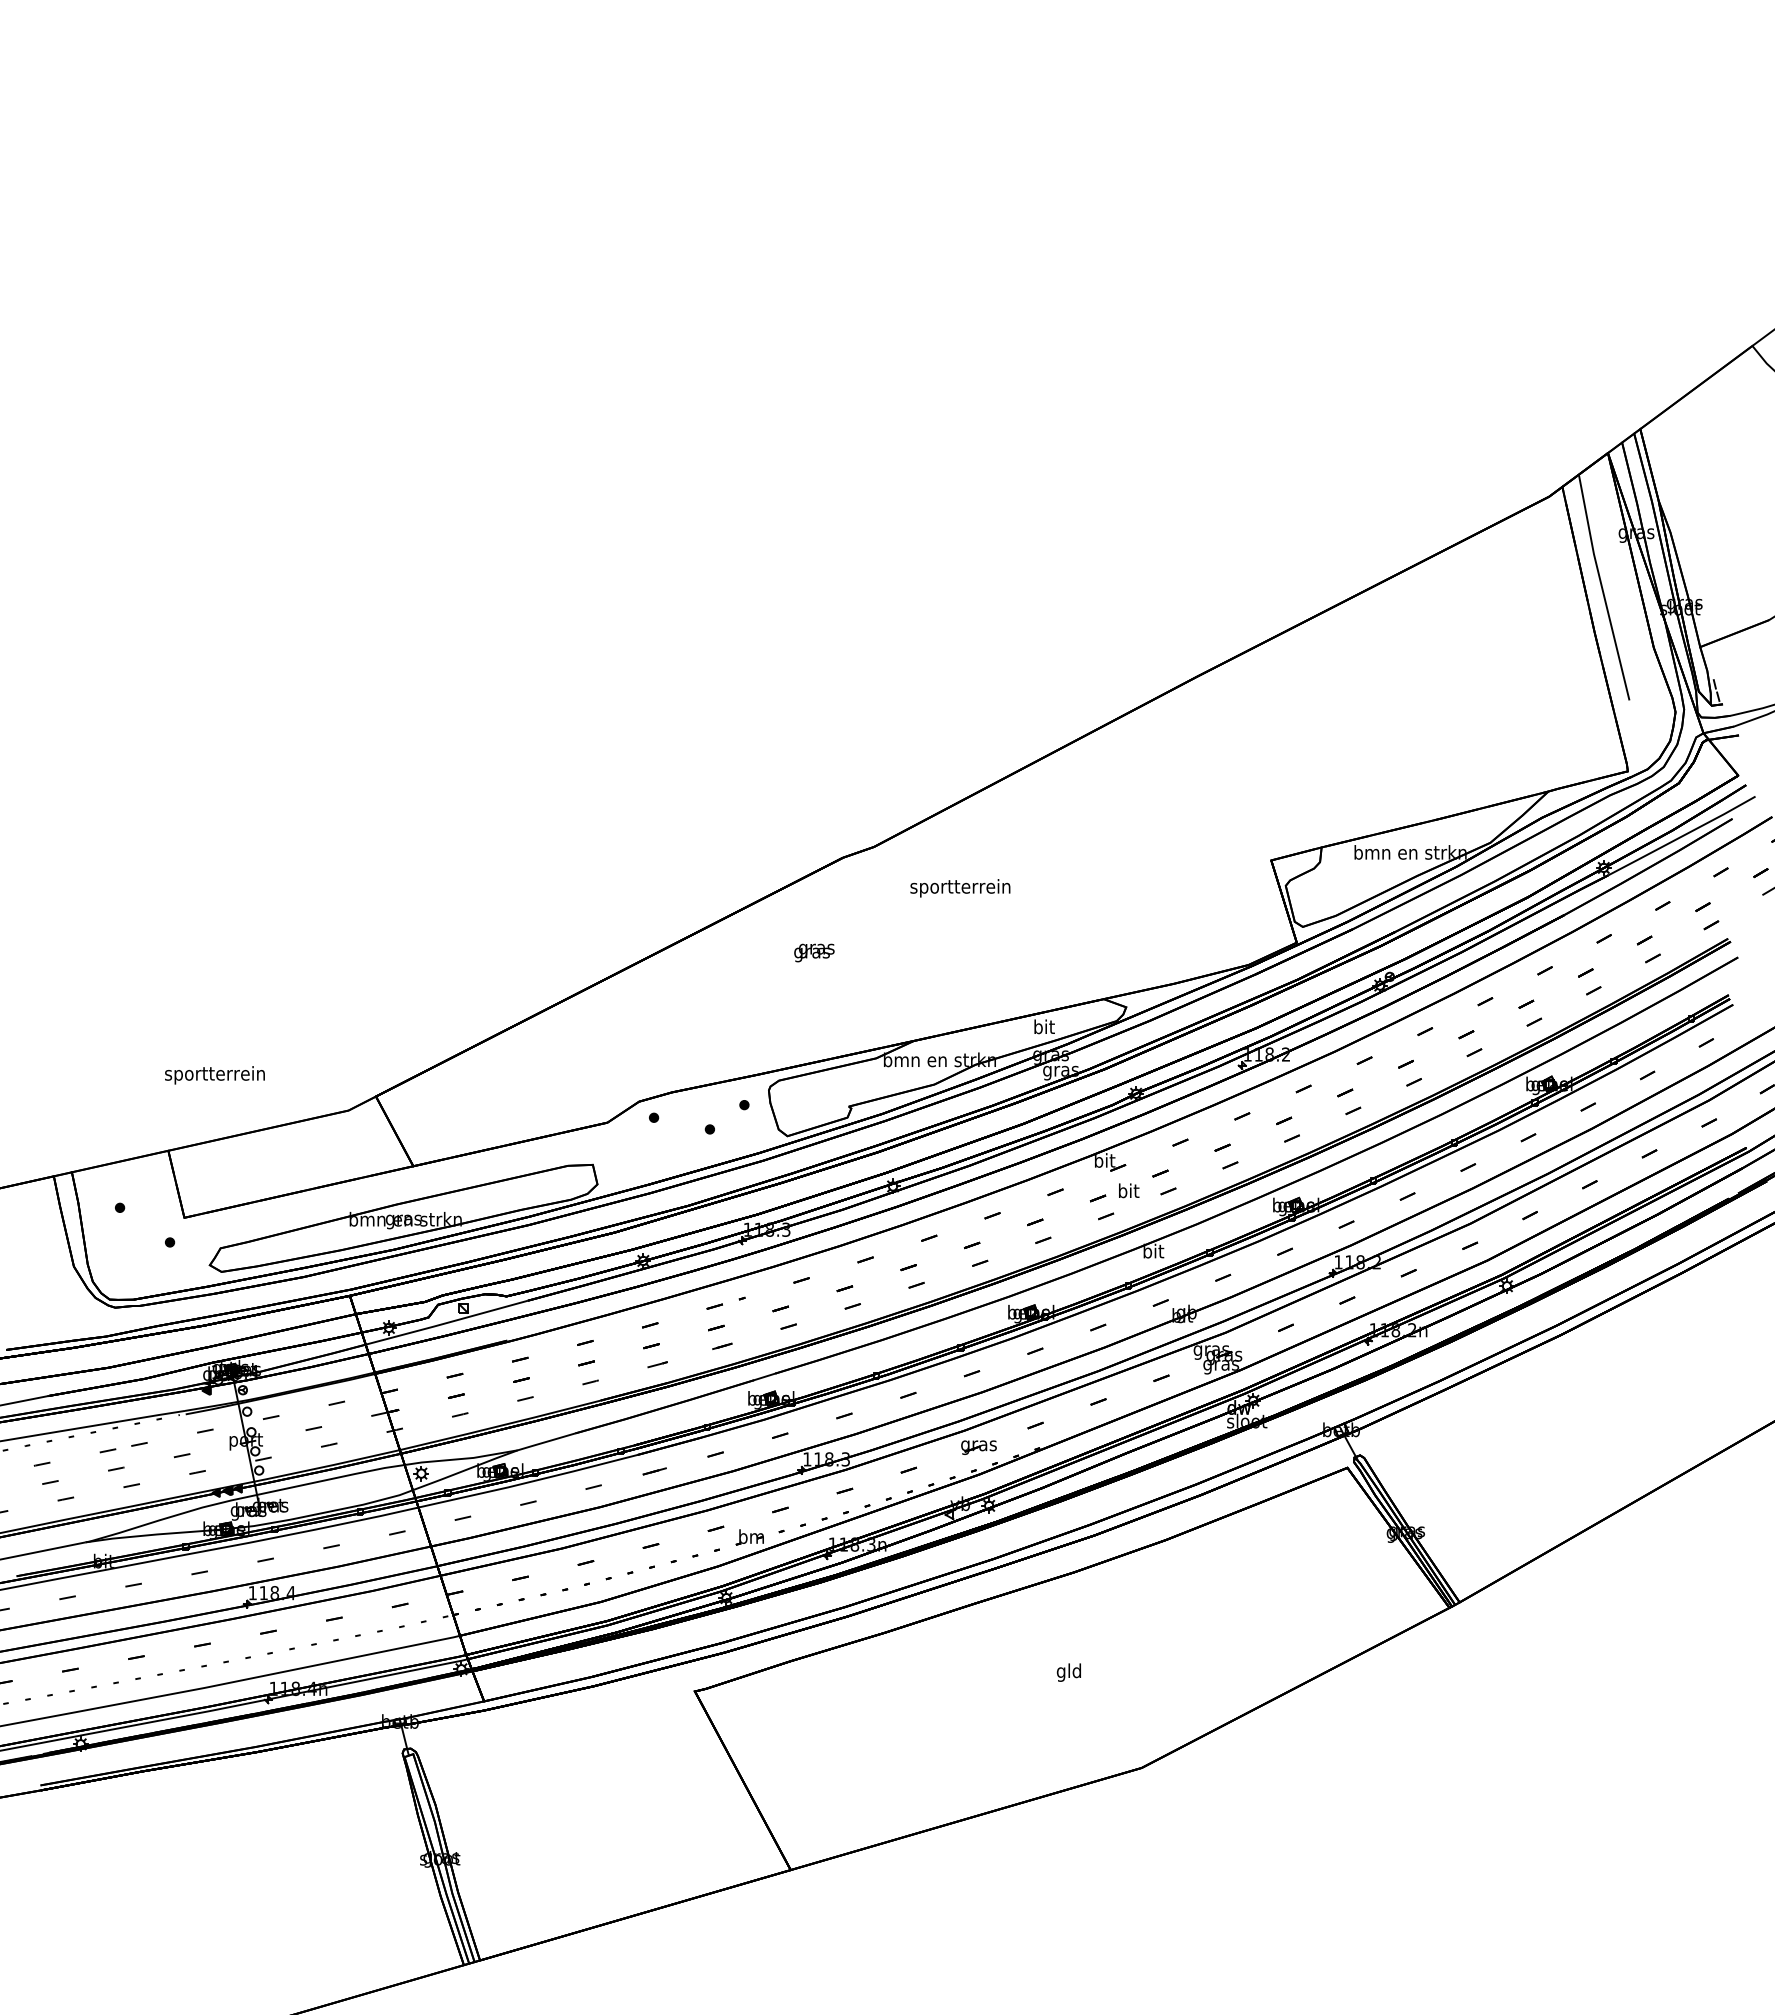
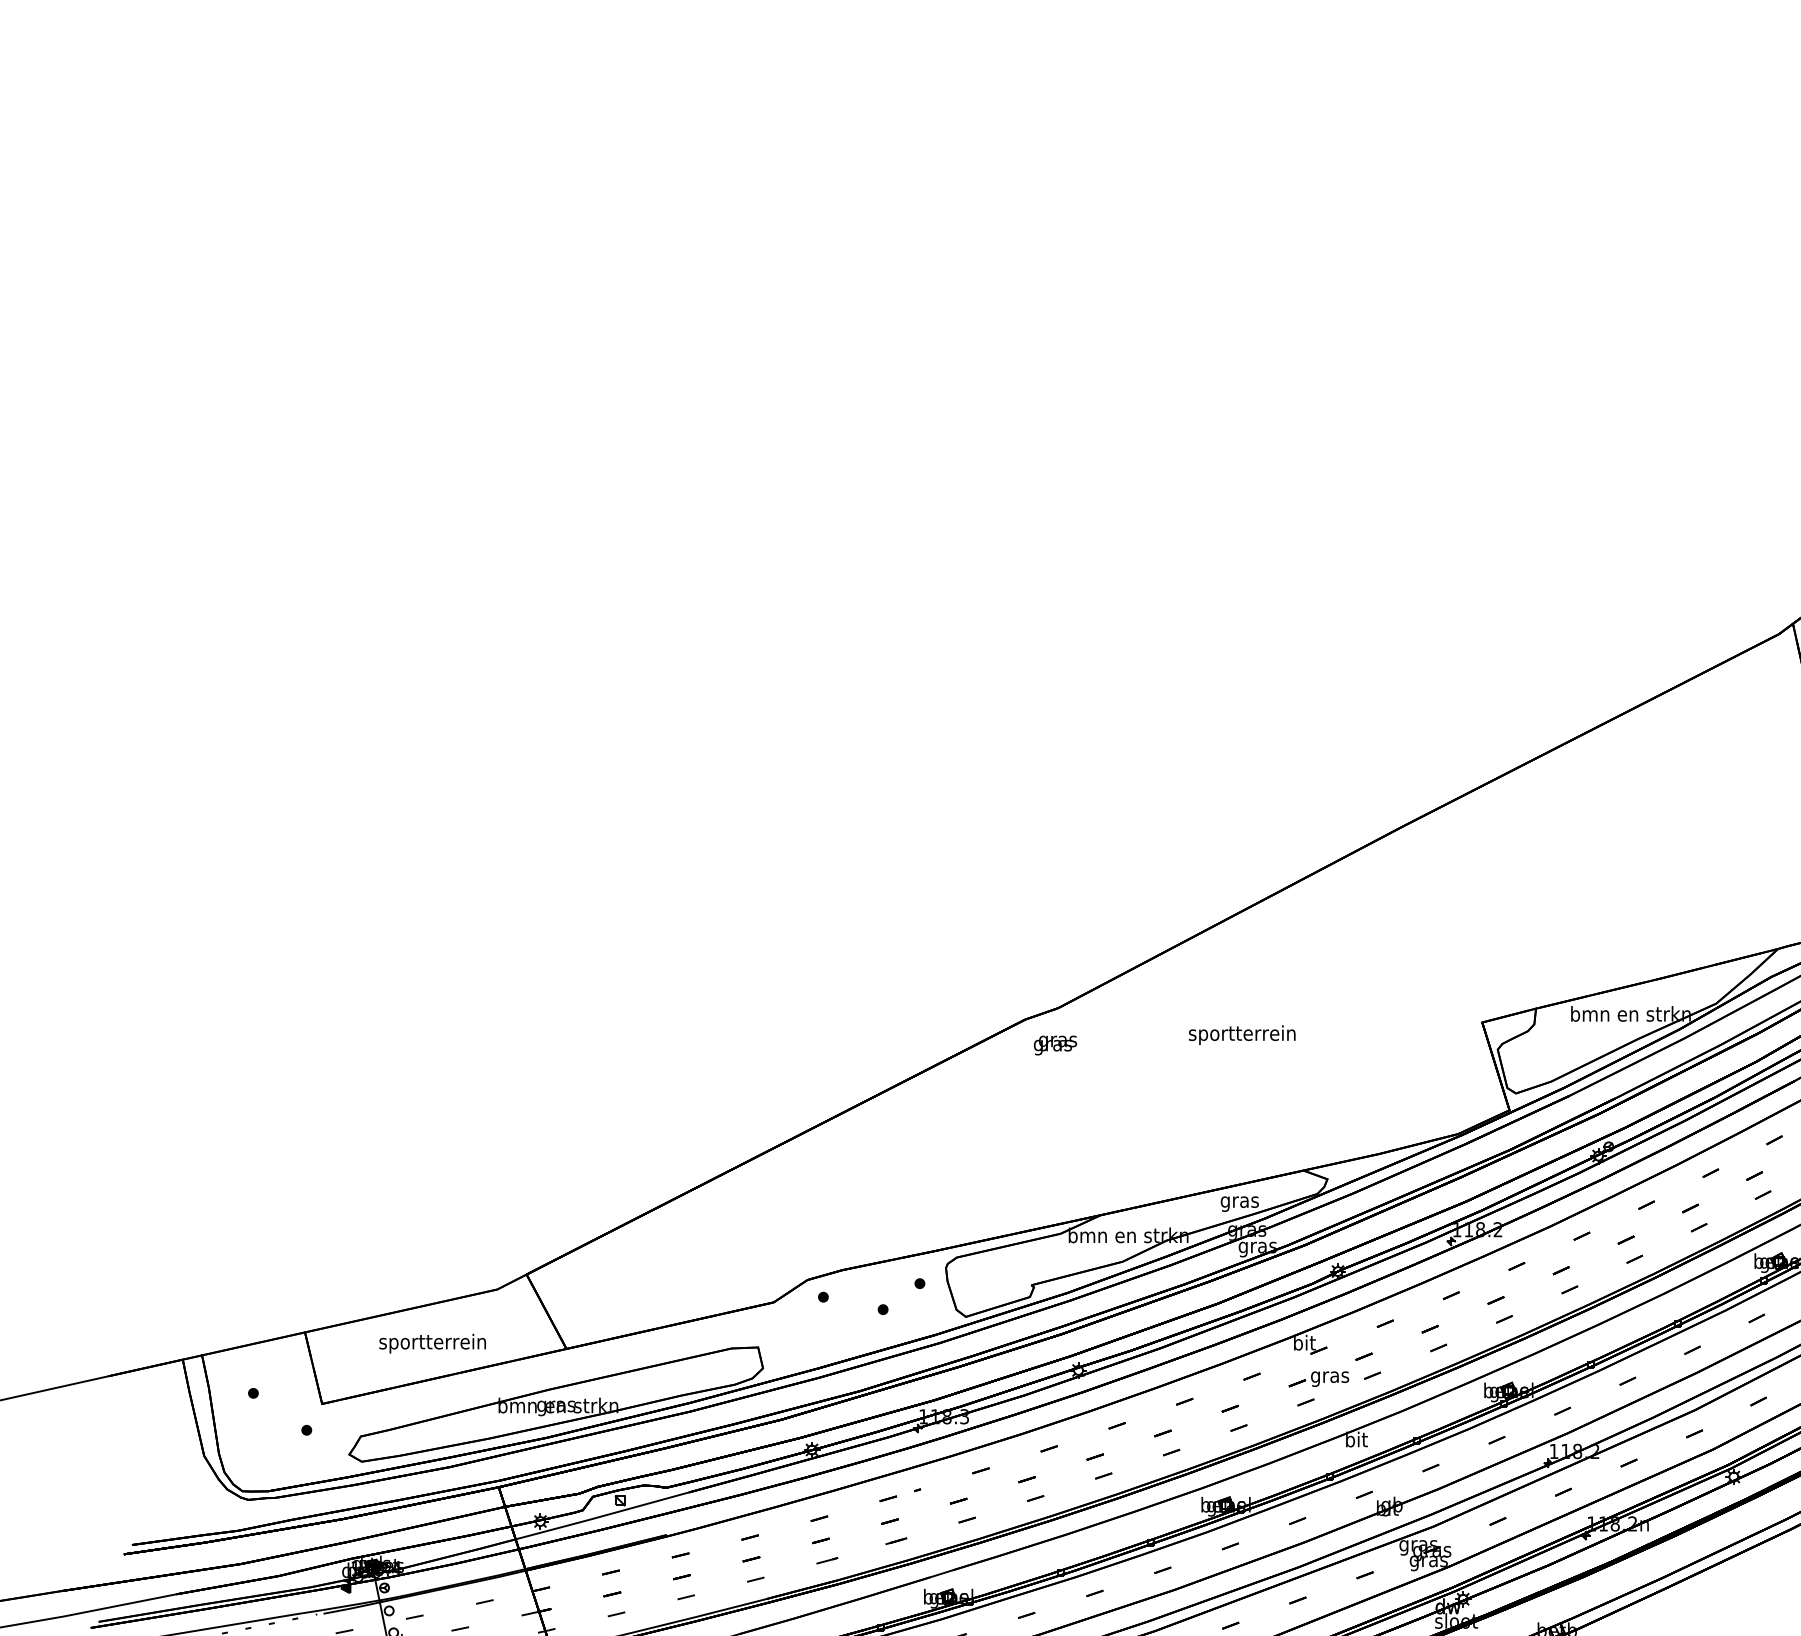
text: (960, 888) -> (1242, 1035), moved
text: (814, 952) -> (1055, 1044), moved
text: (1043, 1028) -> (1239, 1201), bit -> gras
text: (214, 1075) -> (432, 1343), moved
text: (1128, 1192) -> (1329, 1376), bit -> gras

